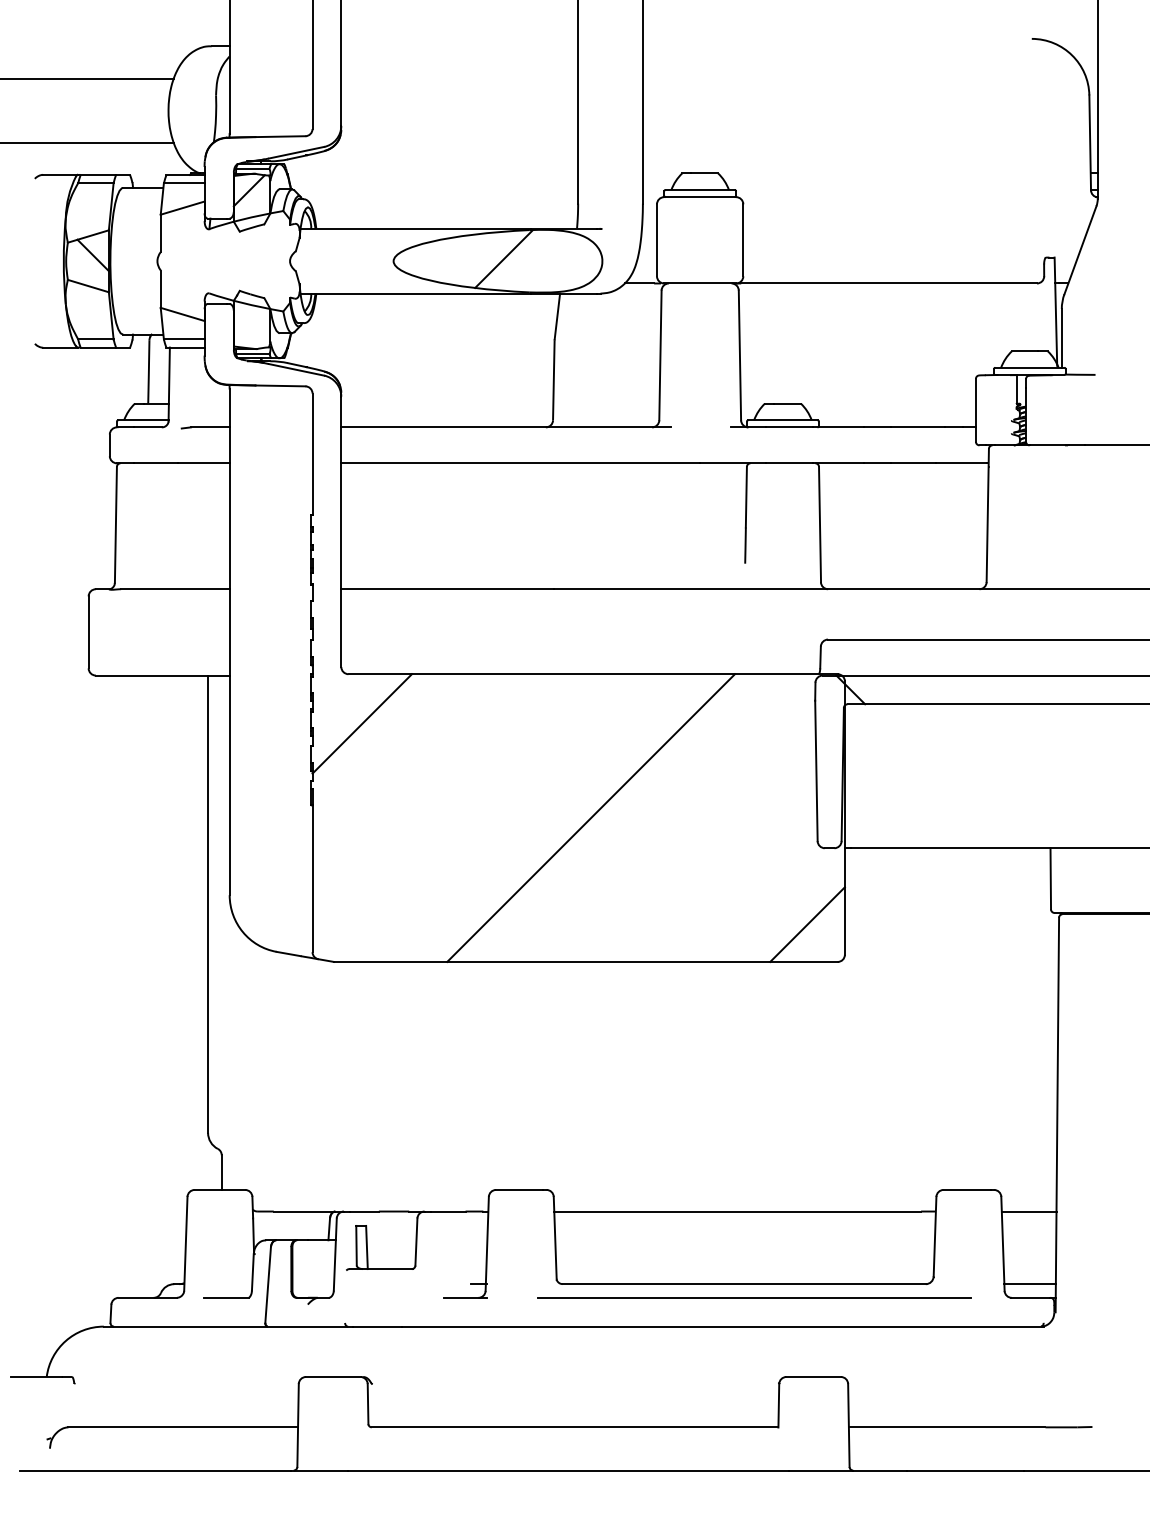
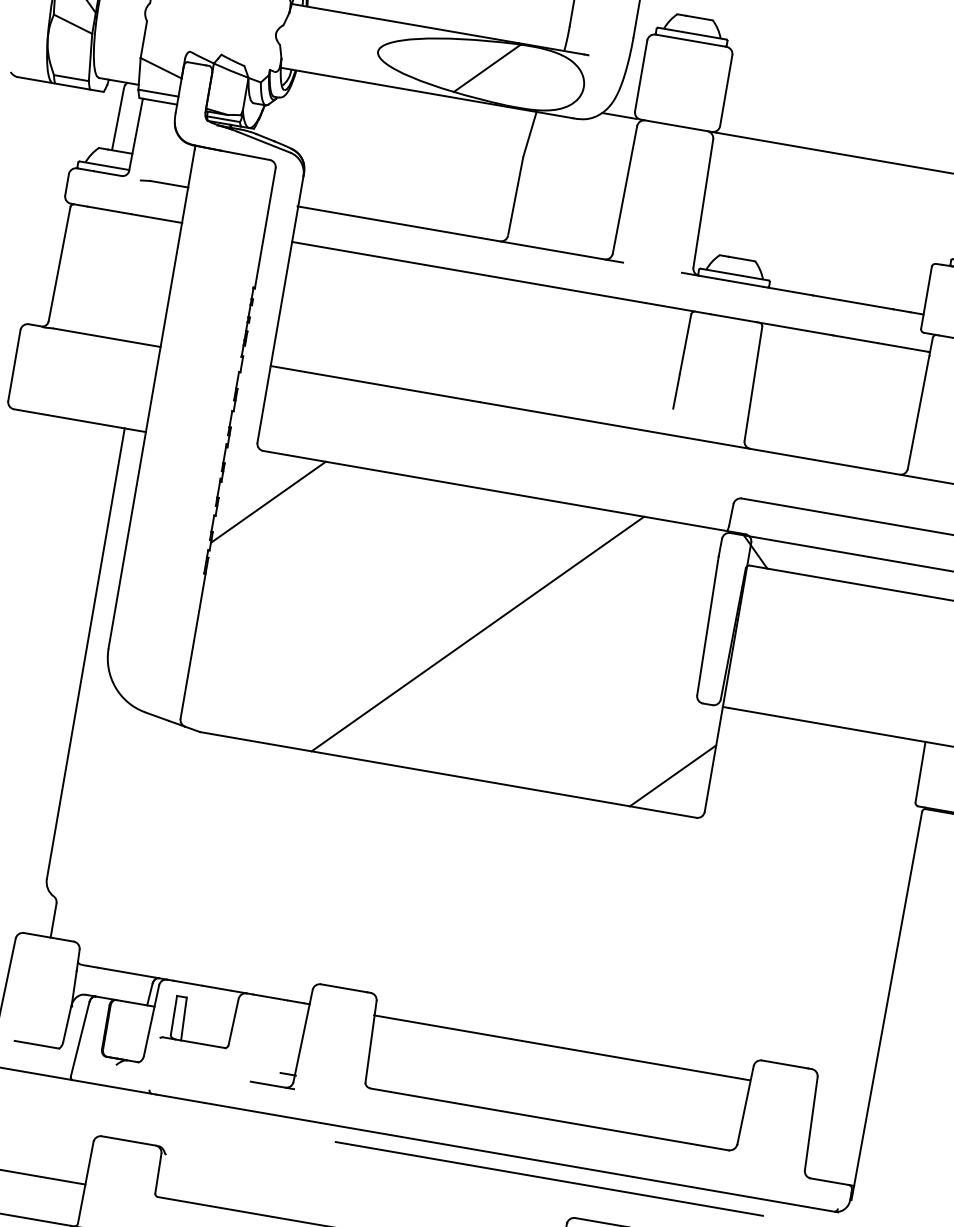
line: (1028, 1211) -> (841, 1096), removed
line: (1029, 1284) -> (830, 1168), removed
line: (754, 1297) -> (549, 1178), moved

